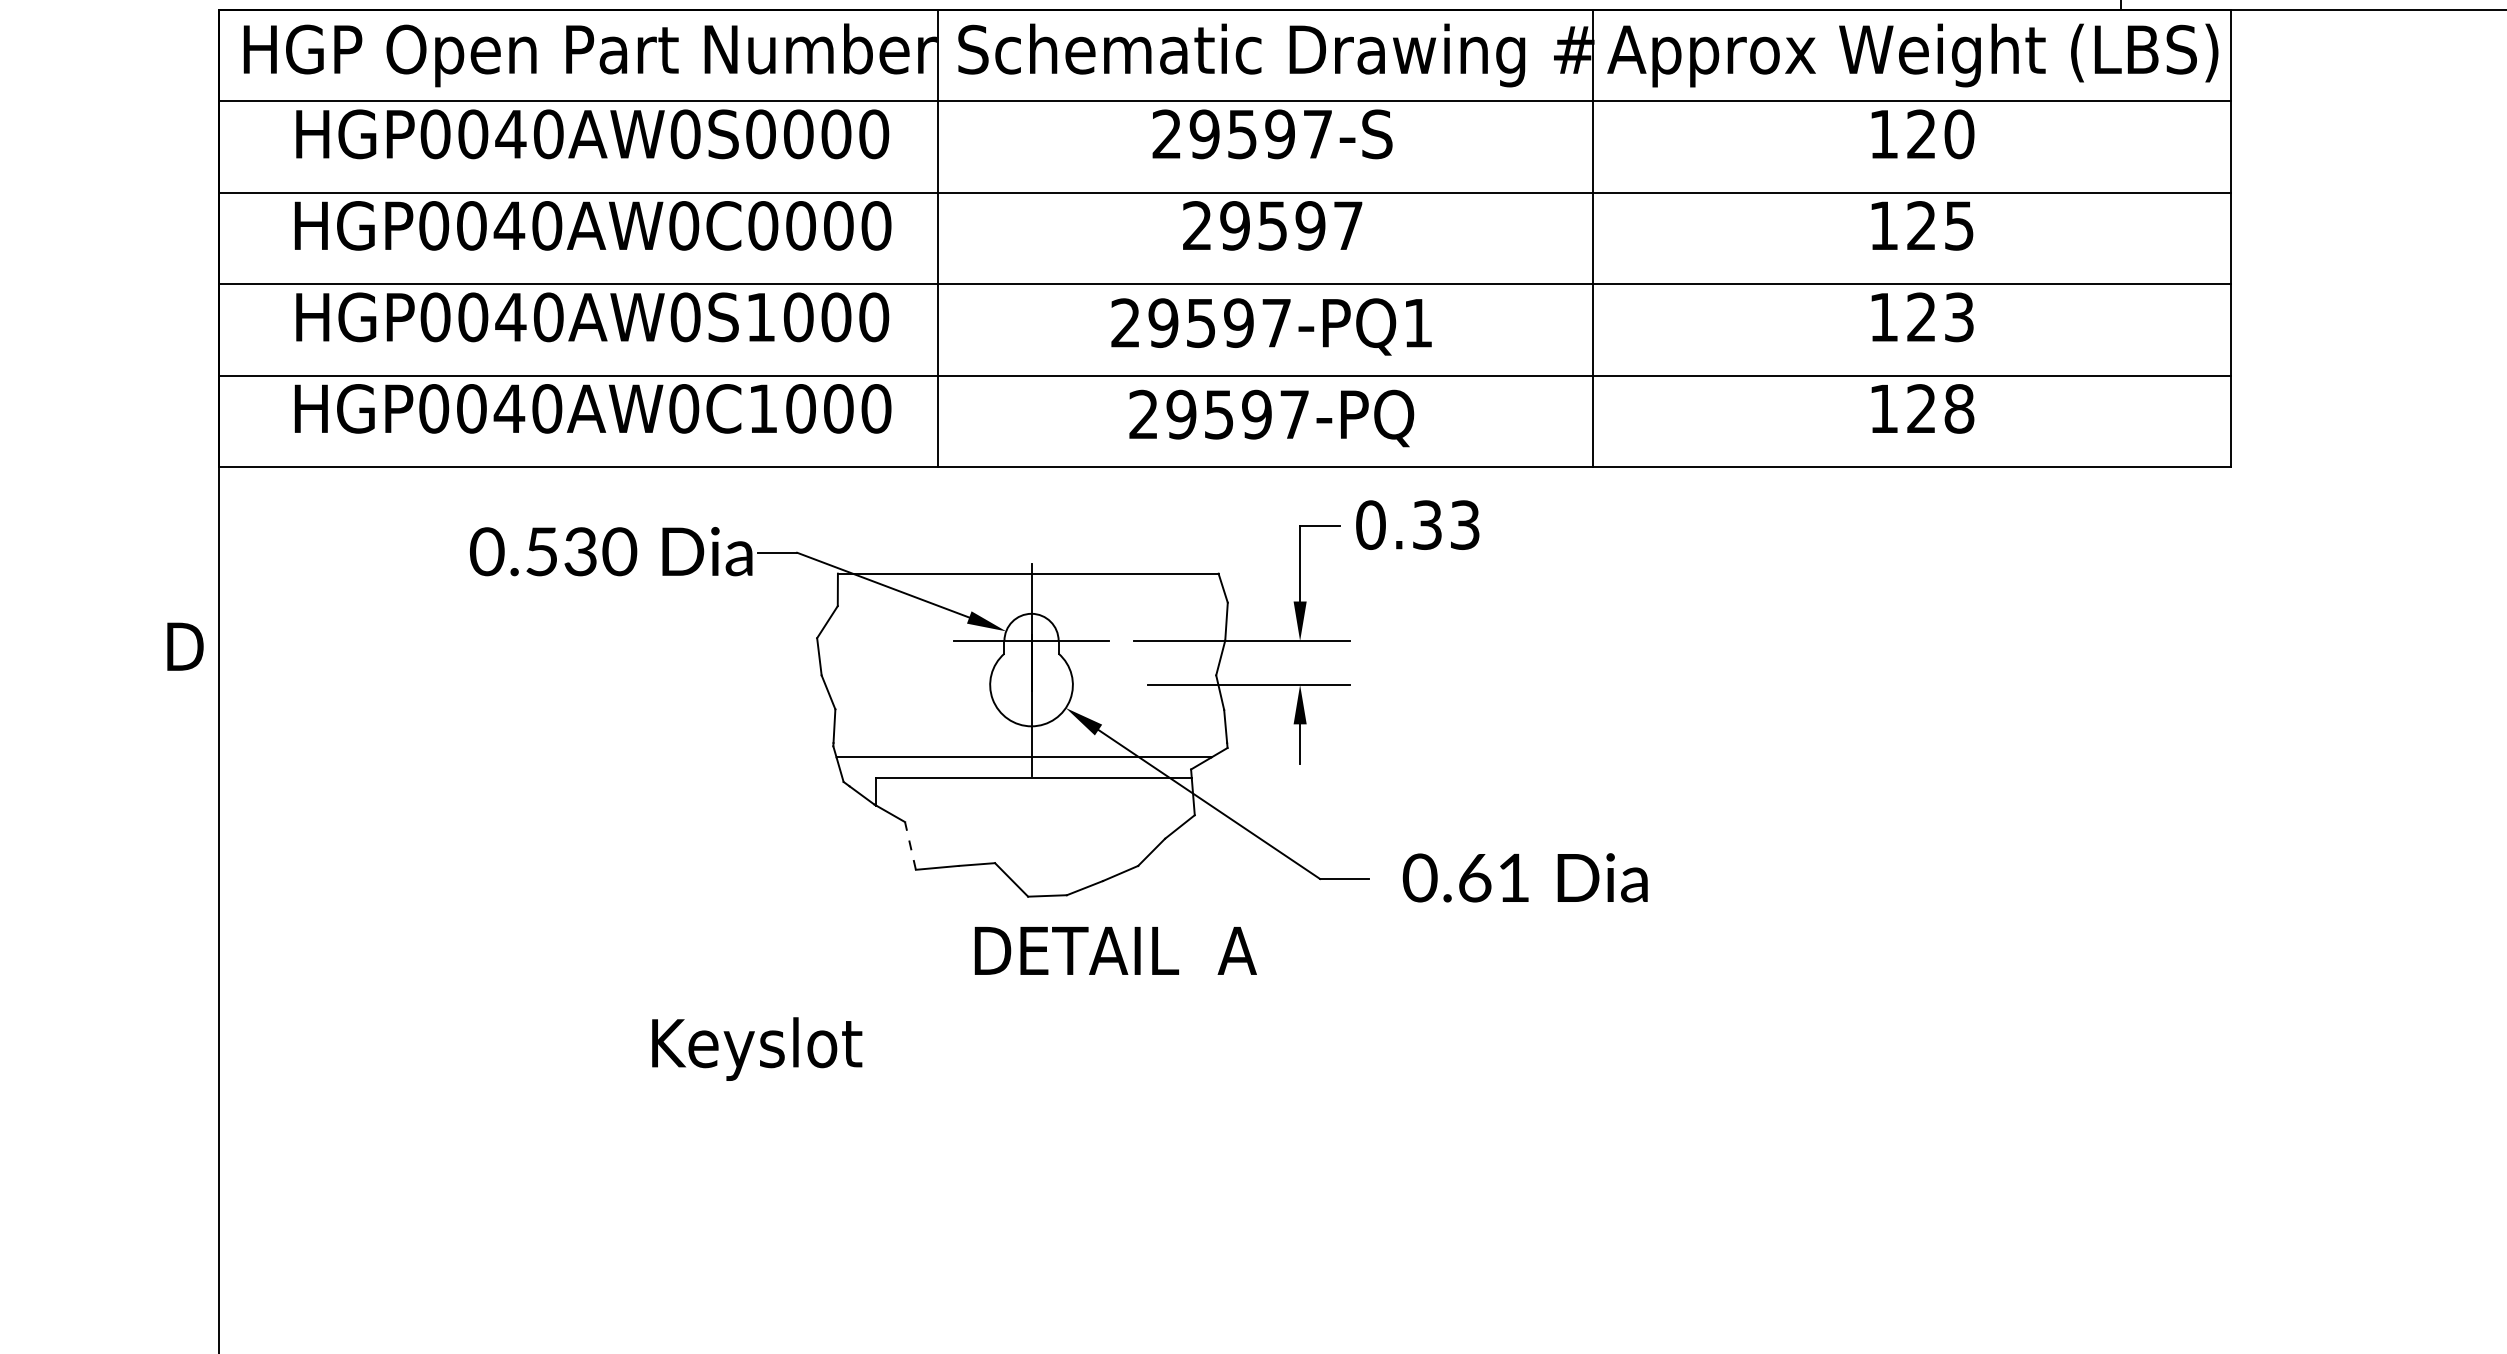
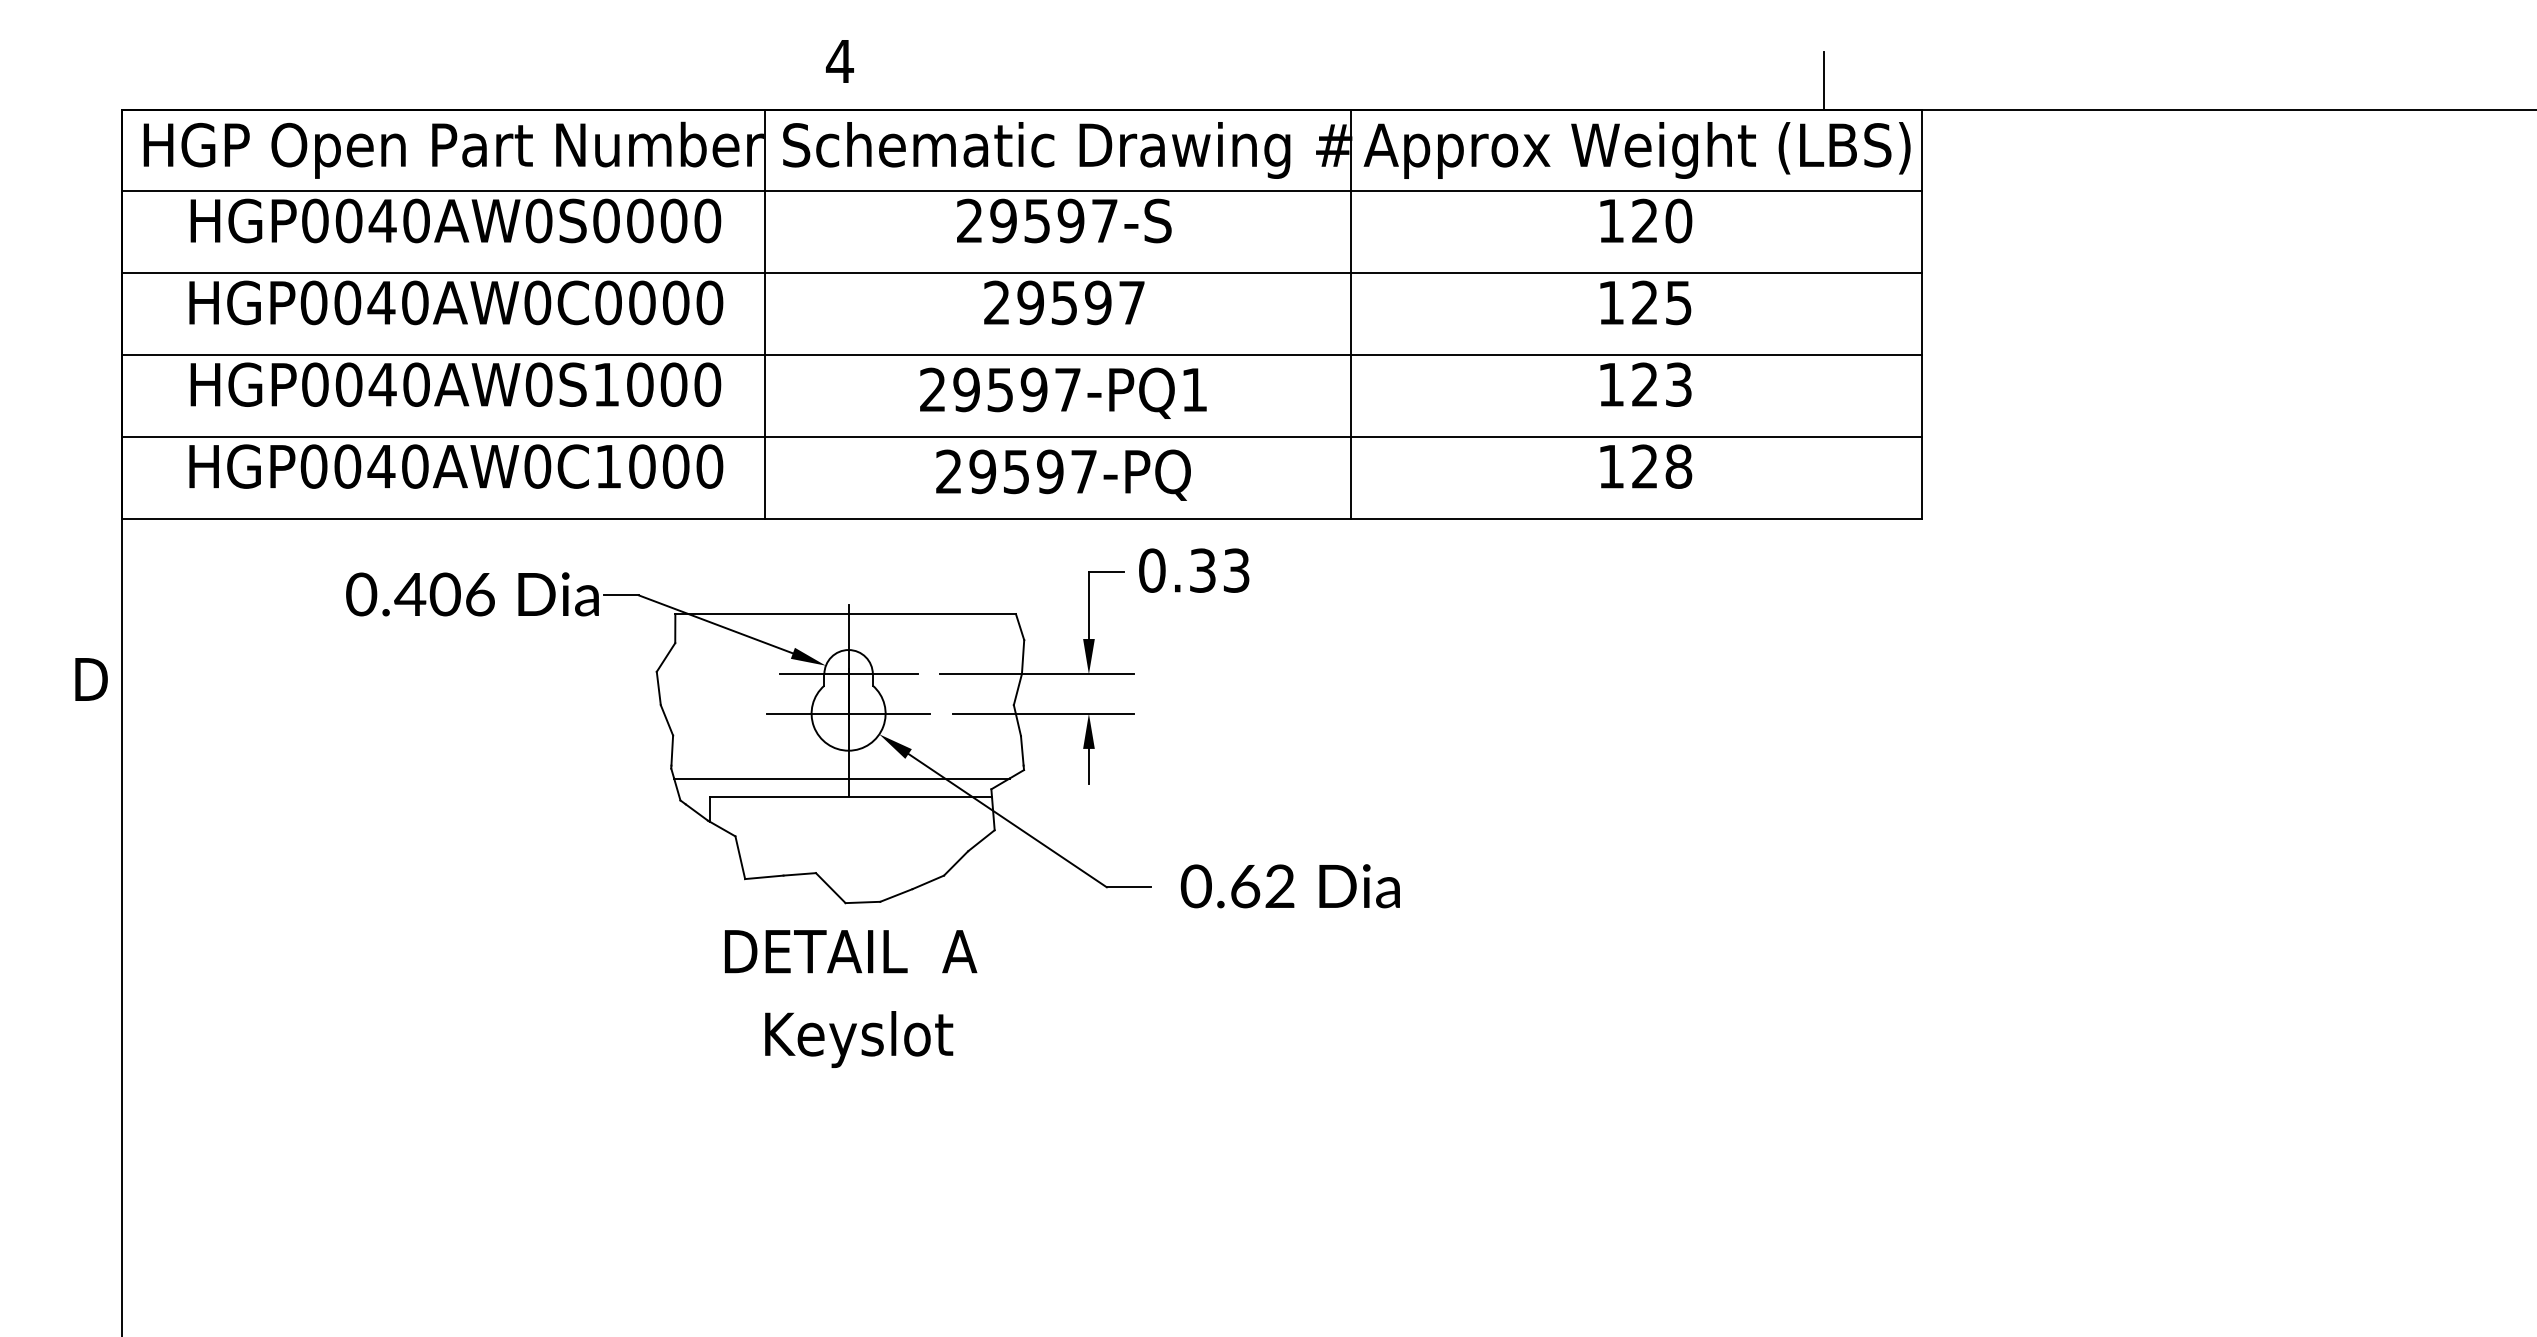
text: (579, 551) -> (444, 594), 0.530 -> 0.406
line: (1031, 684) -> (848, 713), added
line: (910, 845) -> (740, 857), dashed -> solid
text: (1513, 876) -> (1279, 885), 0.61 -> 0.62
text: (1116, 950) -> (851, 951), moved
text: (757, 1049) -> (859, 1039), moved

